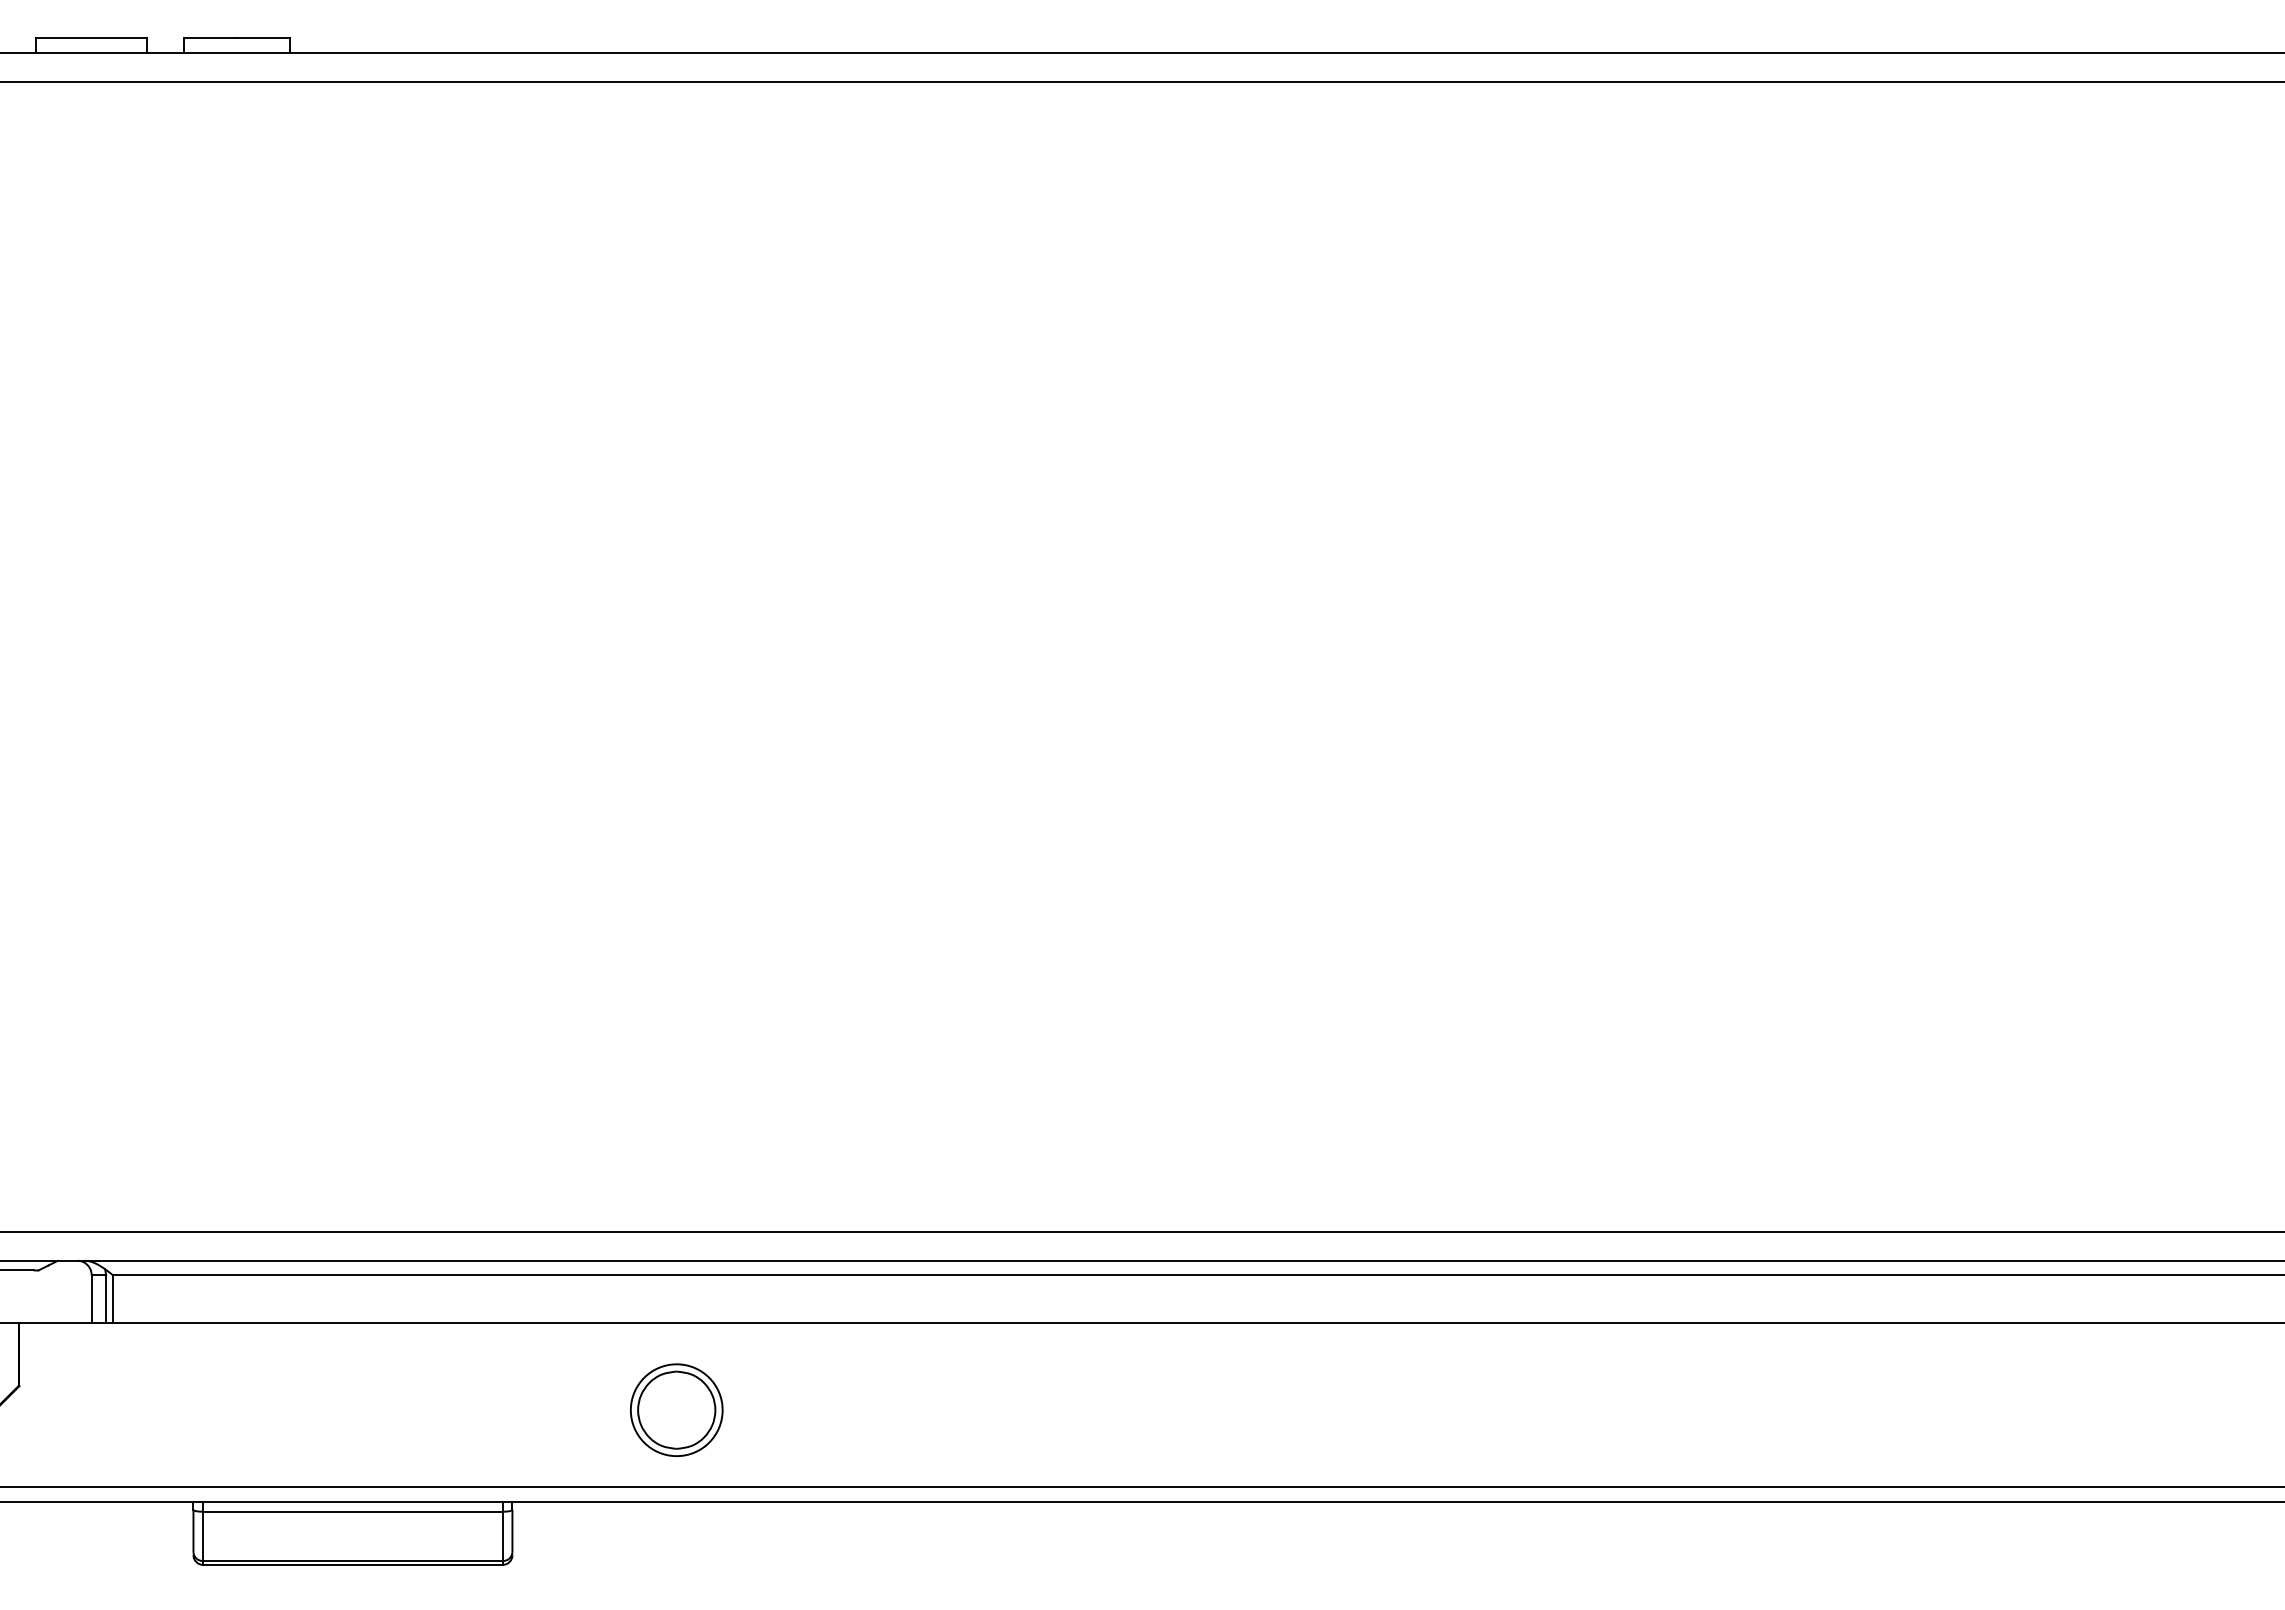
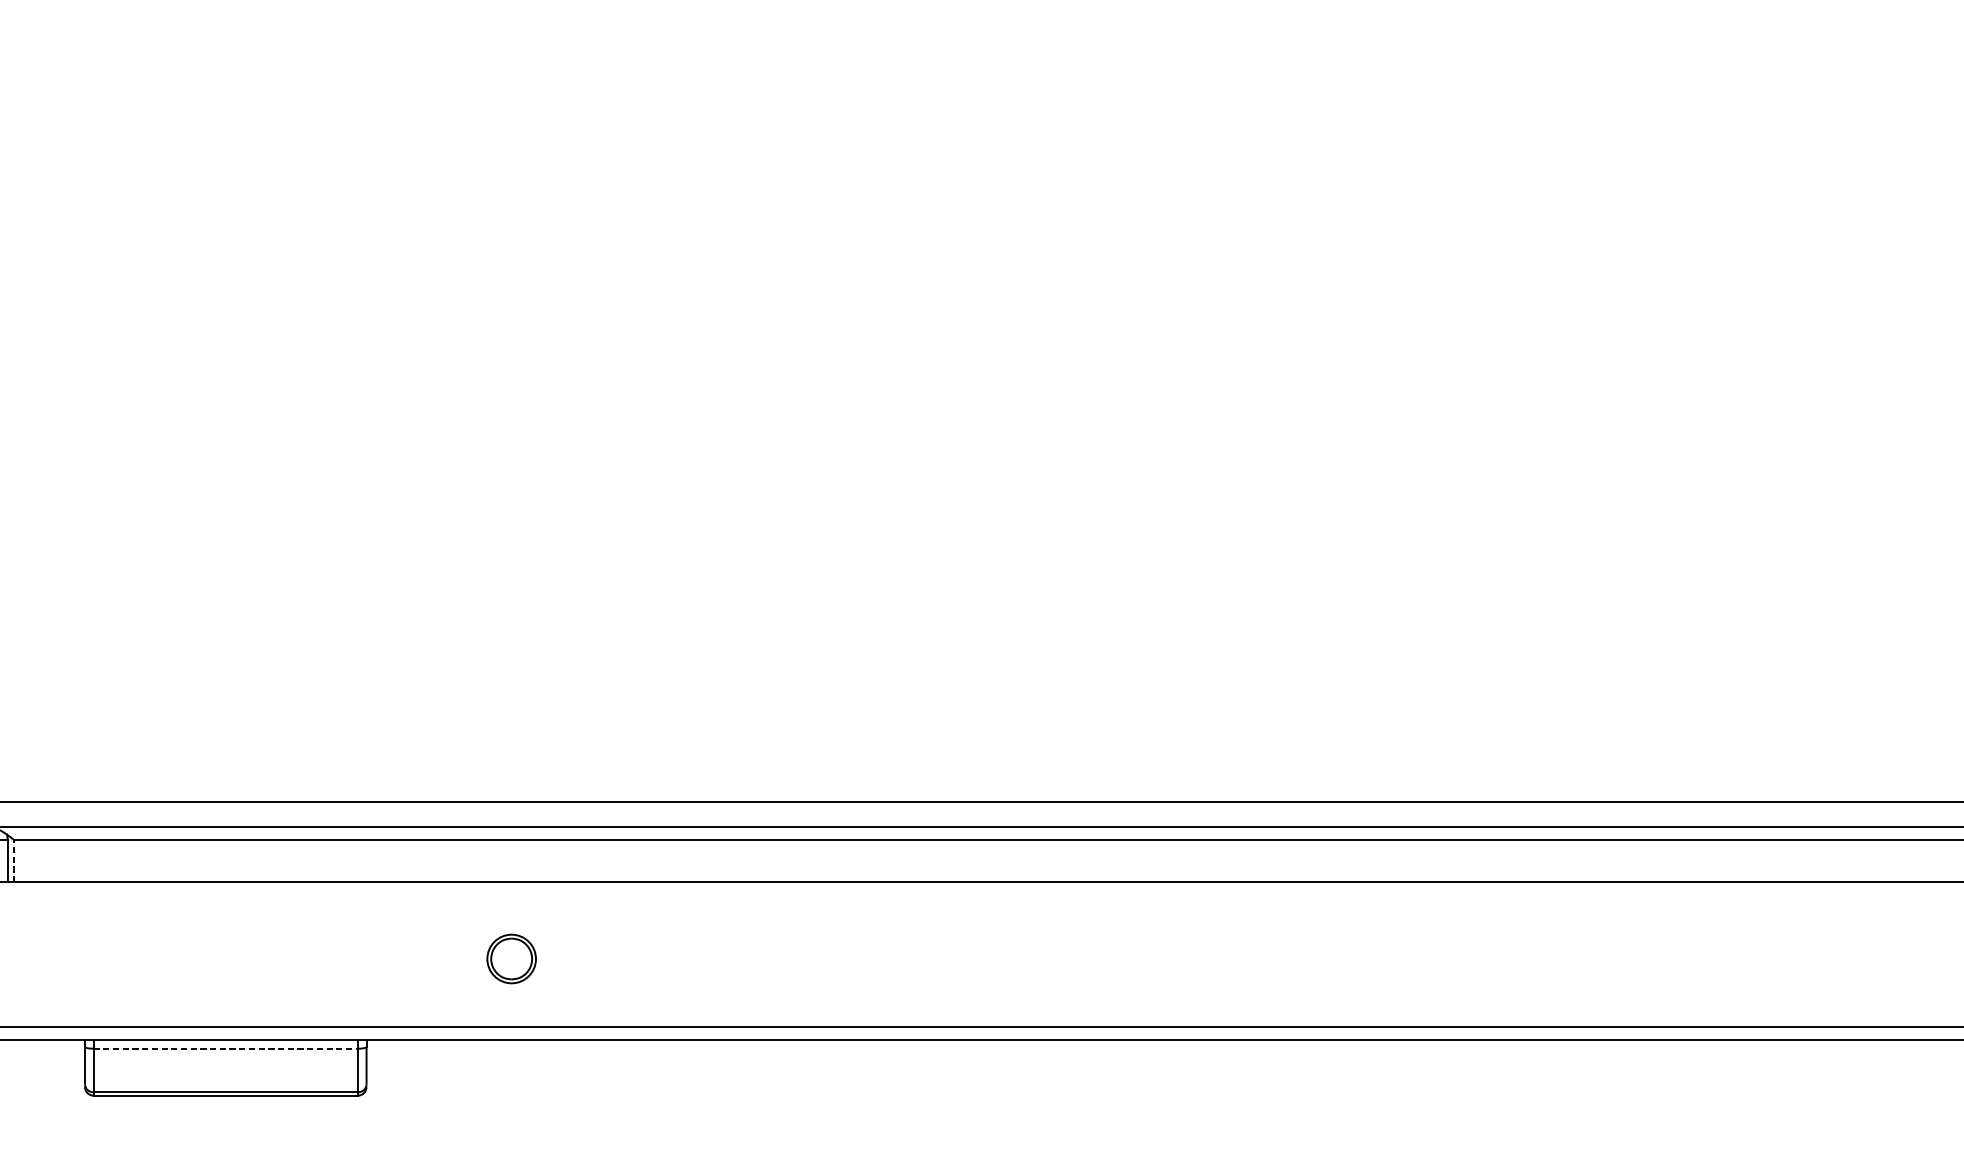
line: (113, 1299) -> (14, 861), solid -> dashed
part: (676, 1409) -> (511, 958), size x0.6
line: (352, 1511) -> (225, 1048), solid -> dashed

